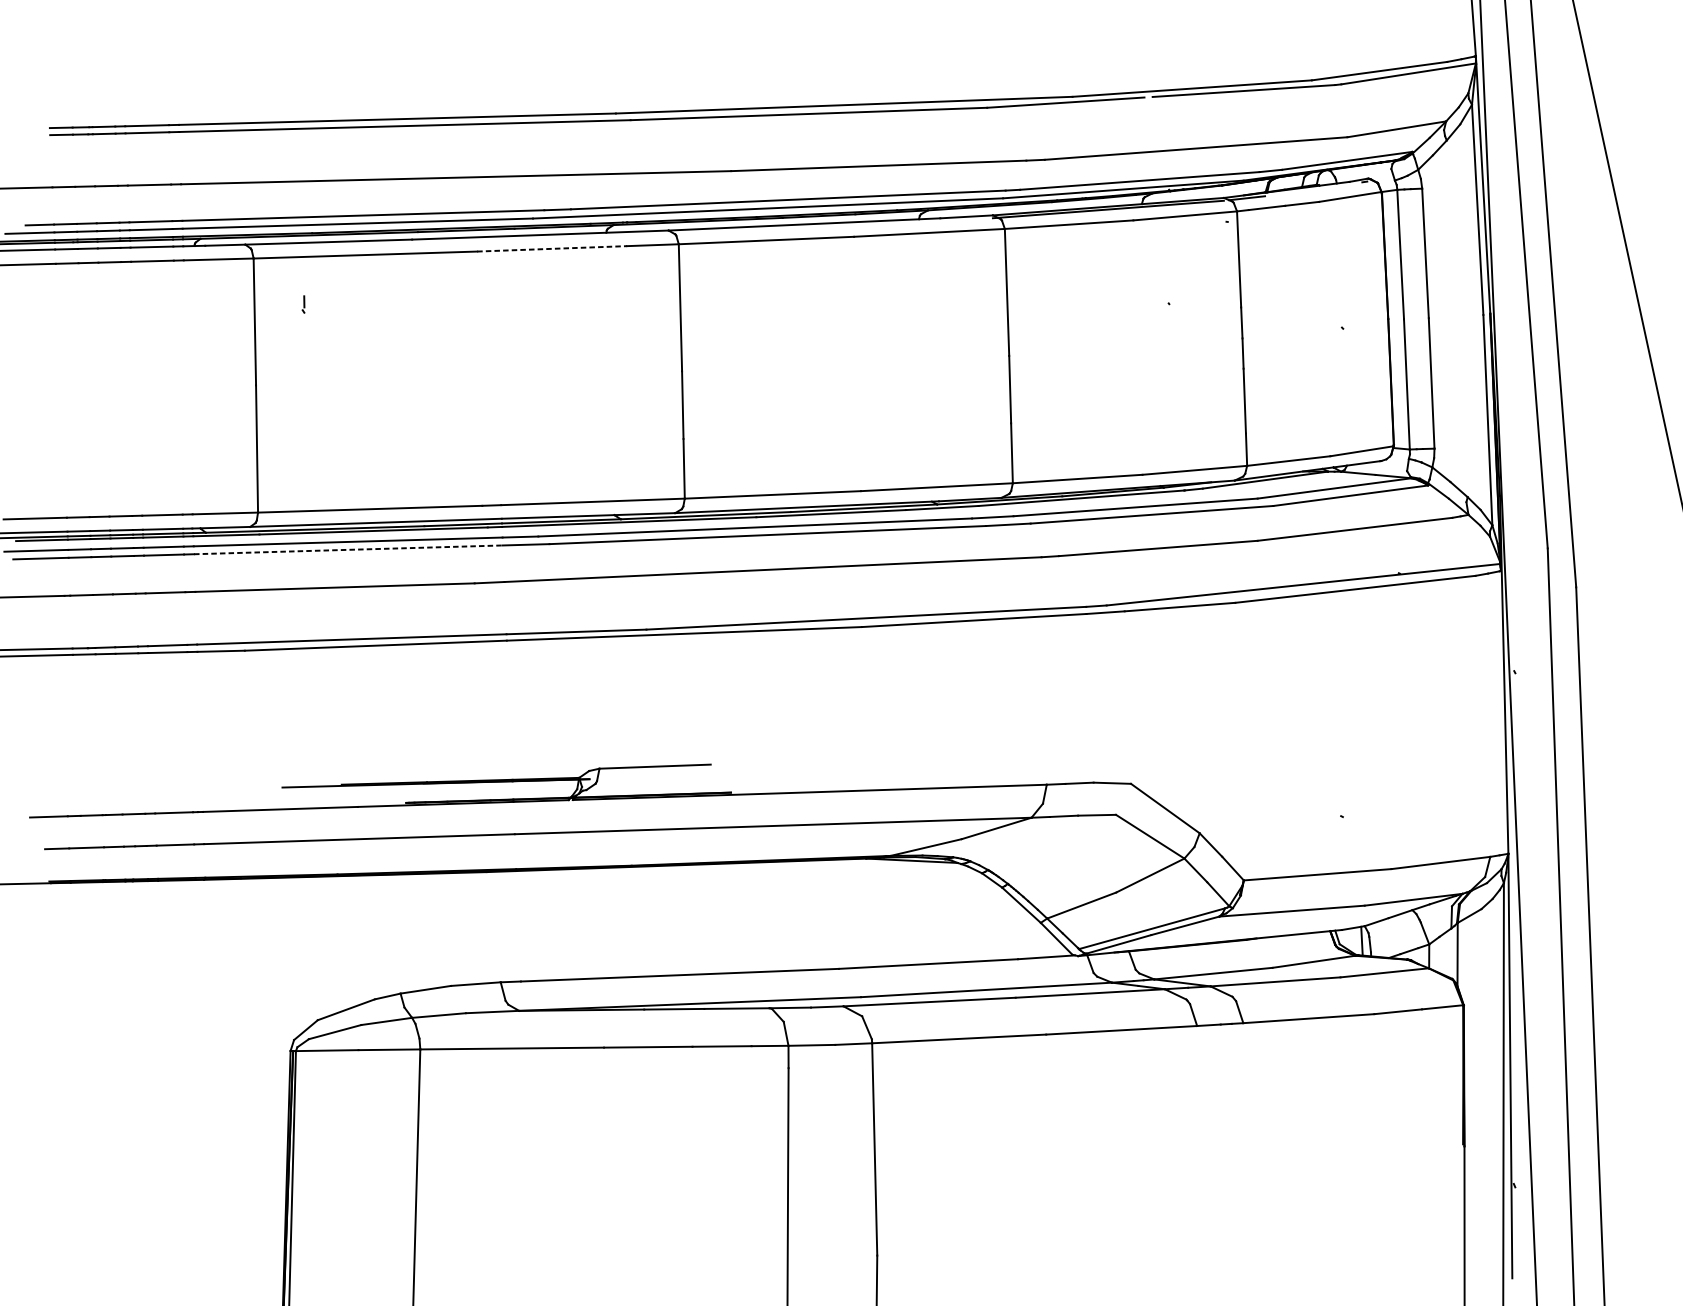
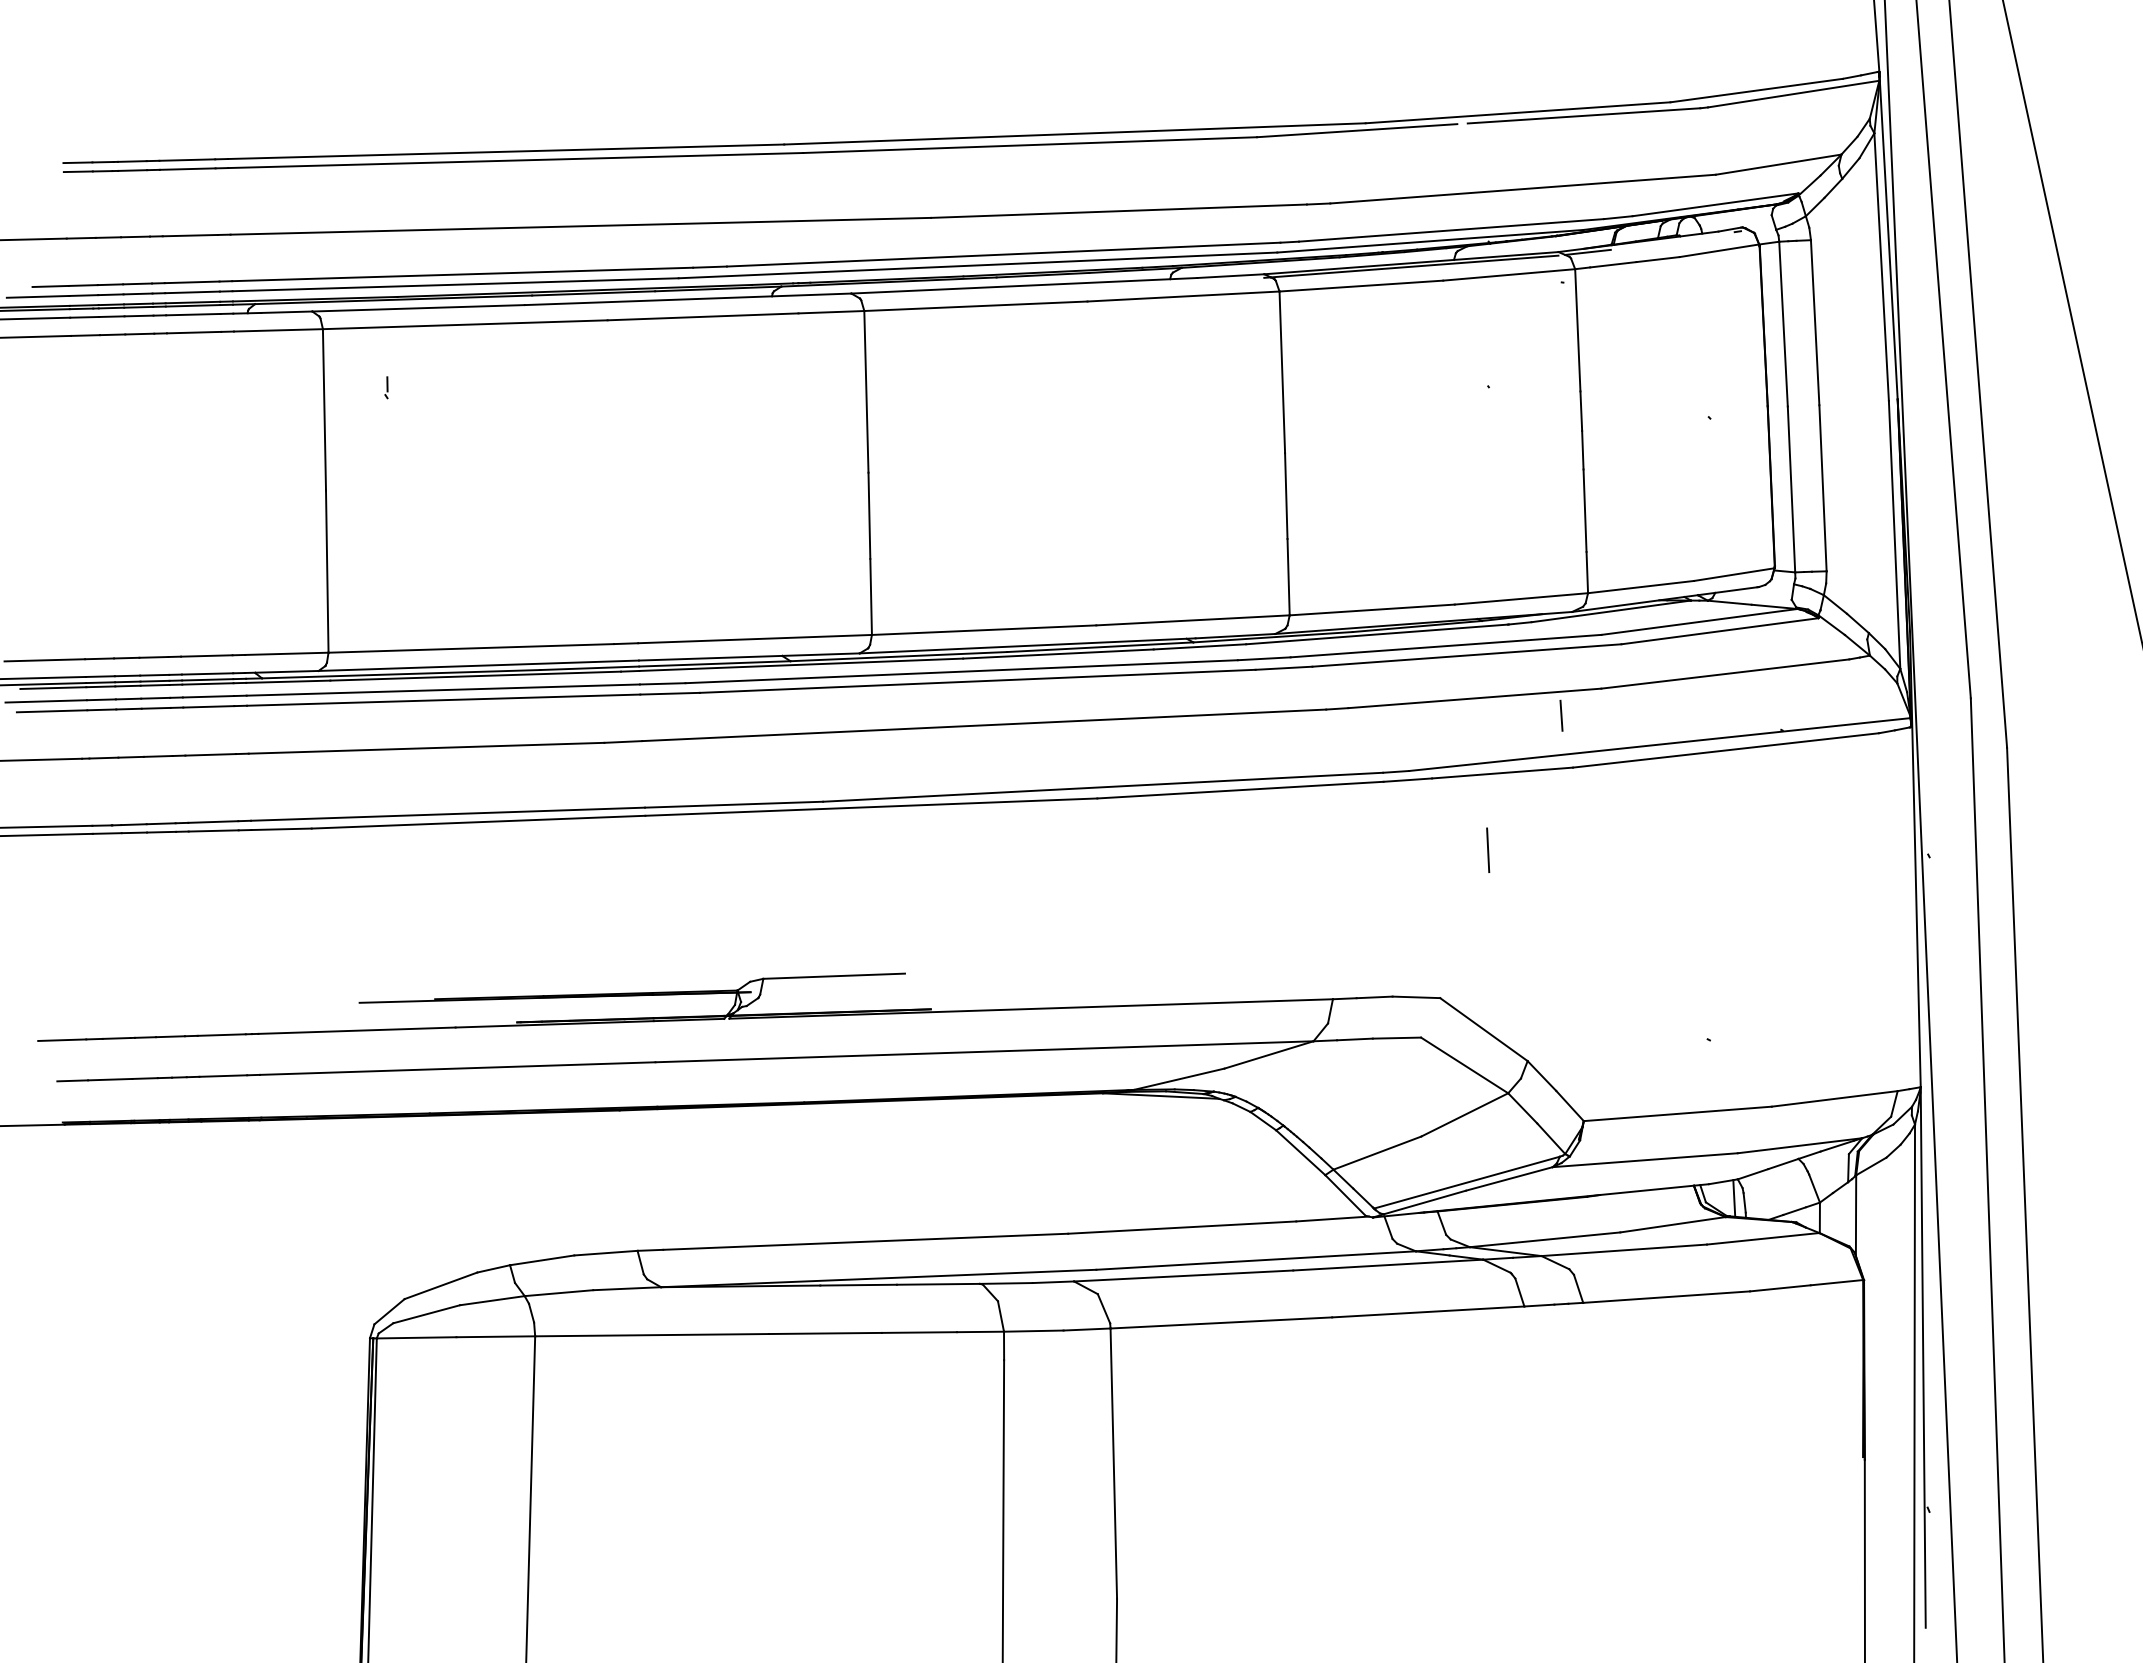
line: (552, 248) -> (703, 316), dashed -> solid
line: (348, 550) -> (443, 700), dashed -> solid
line: (1226, 561) -> (1561, 715), added
line: (1168, 667) -> (1488, 849), added

